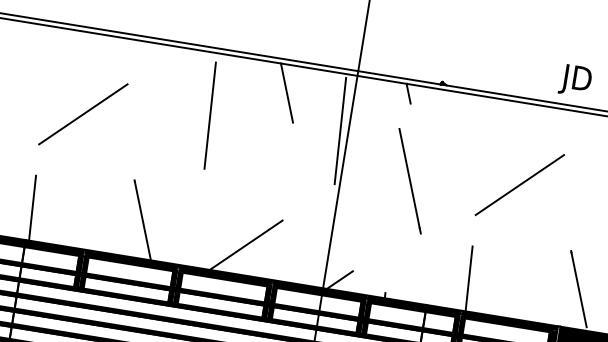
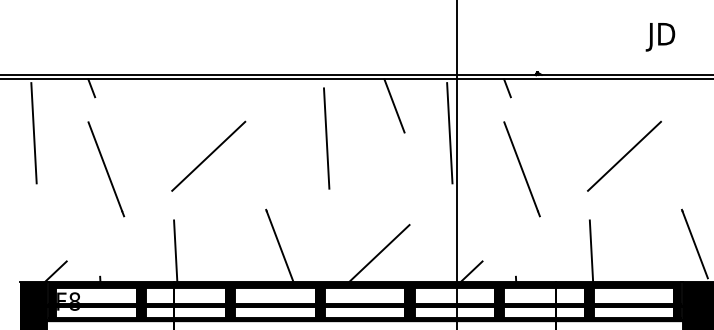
text: (575, 81) -> (660, 37), moved

